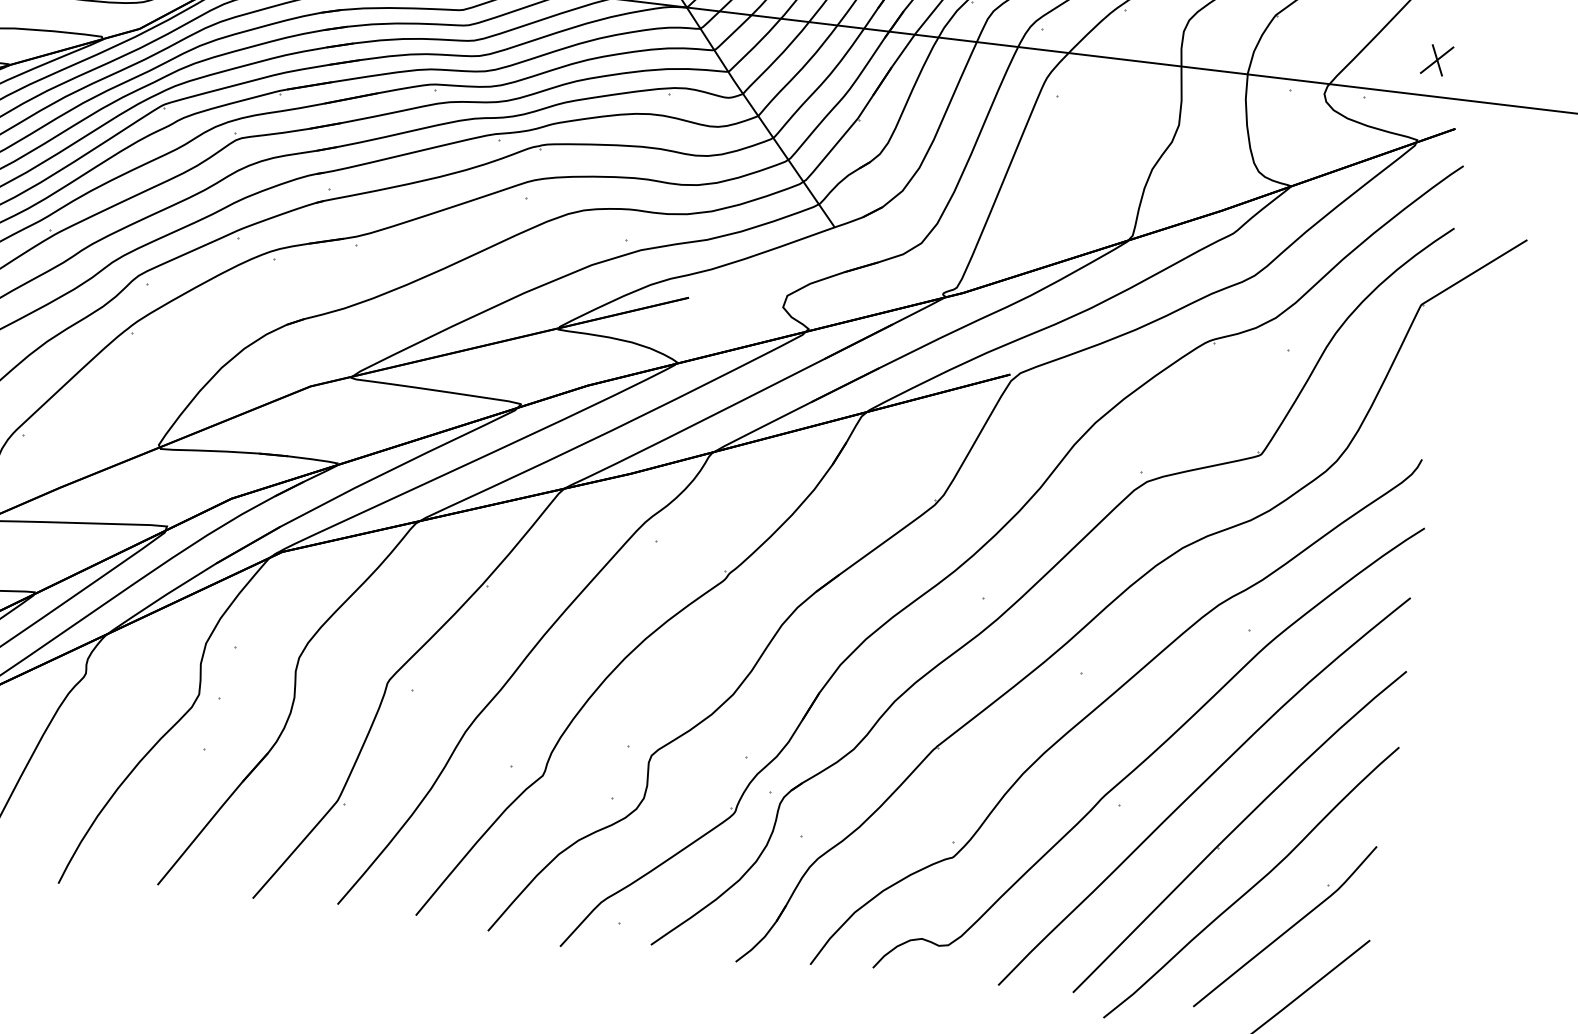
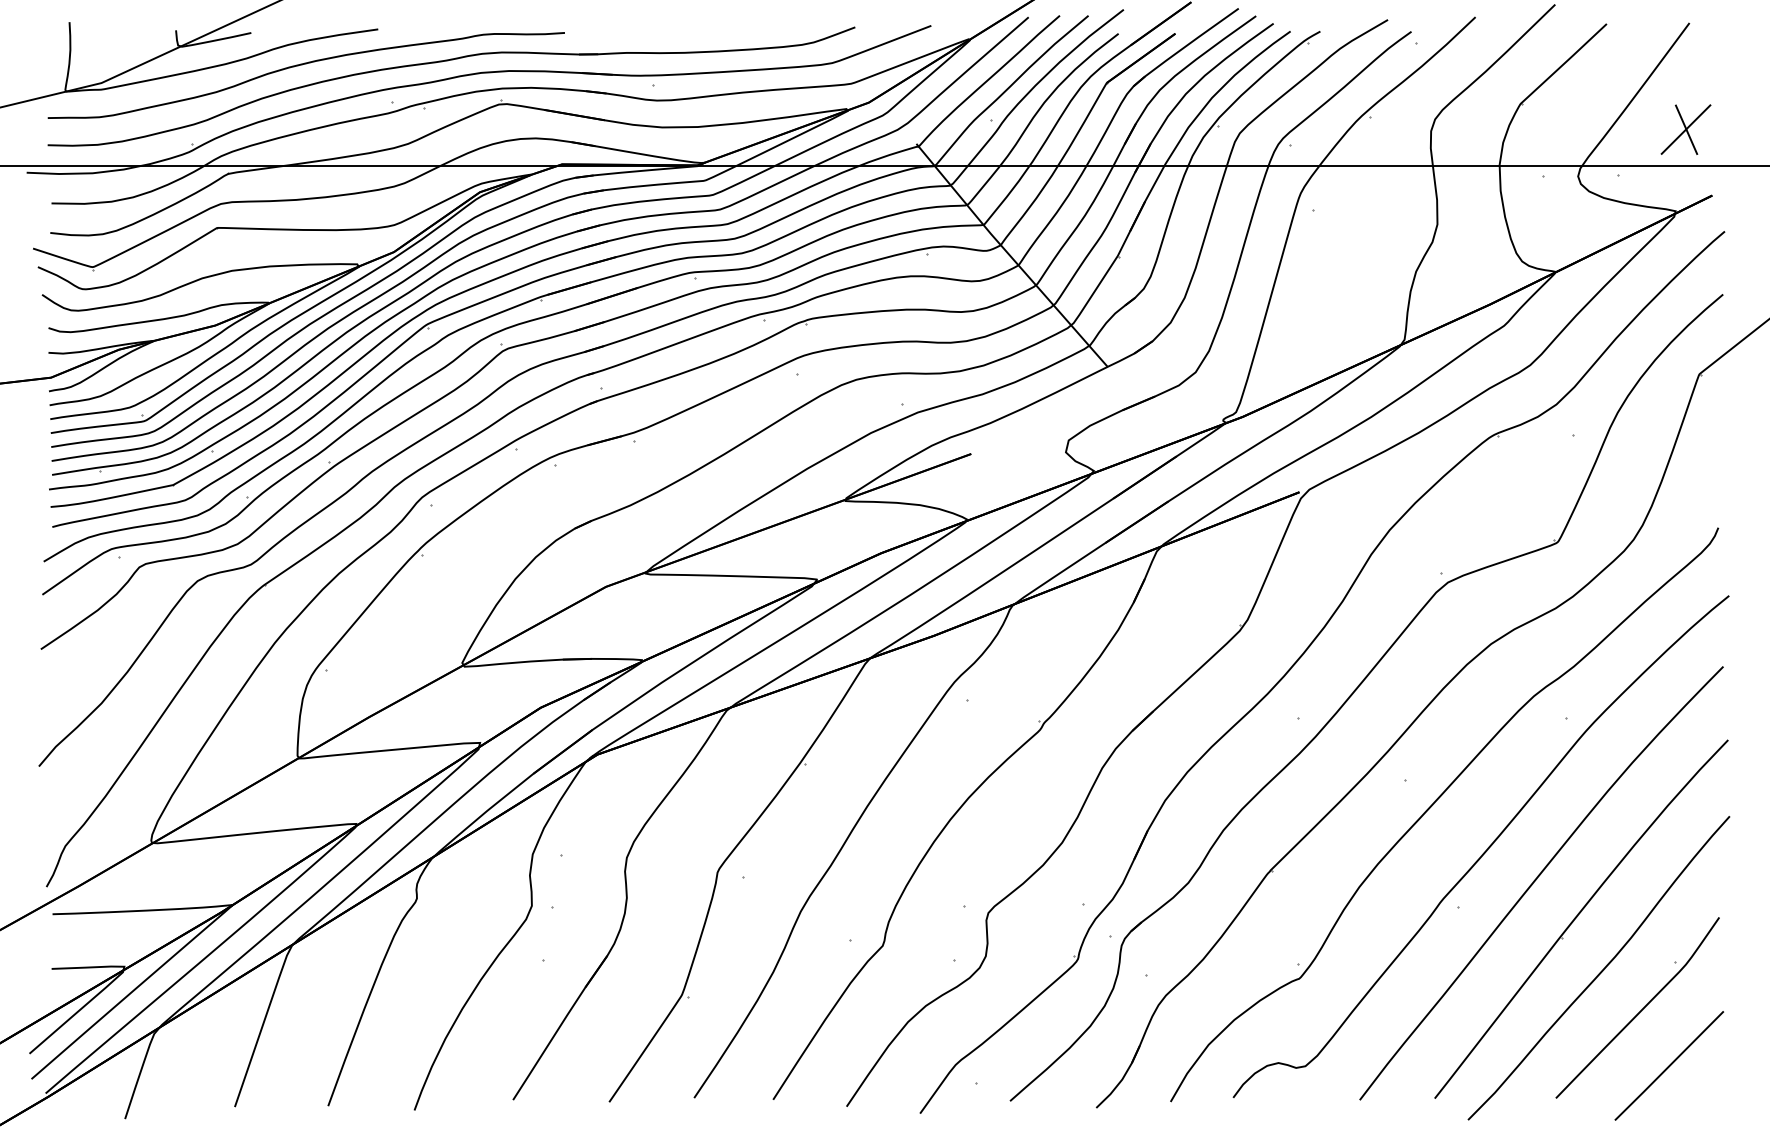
part: (1436, 60) -> (1685, 129), size x1.67

